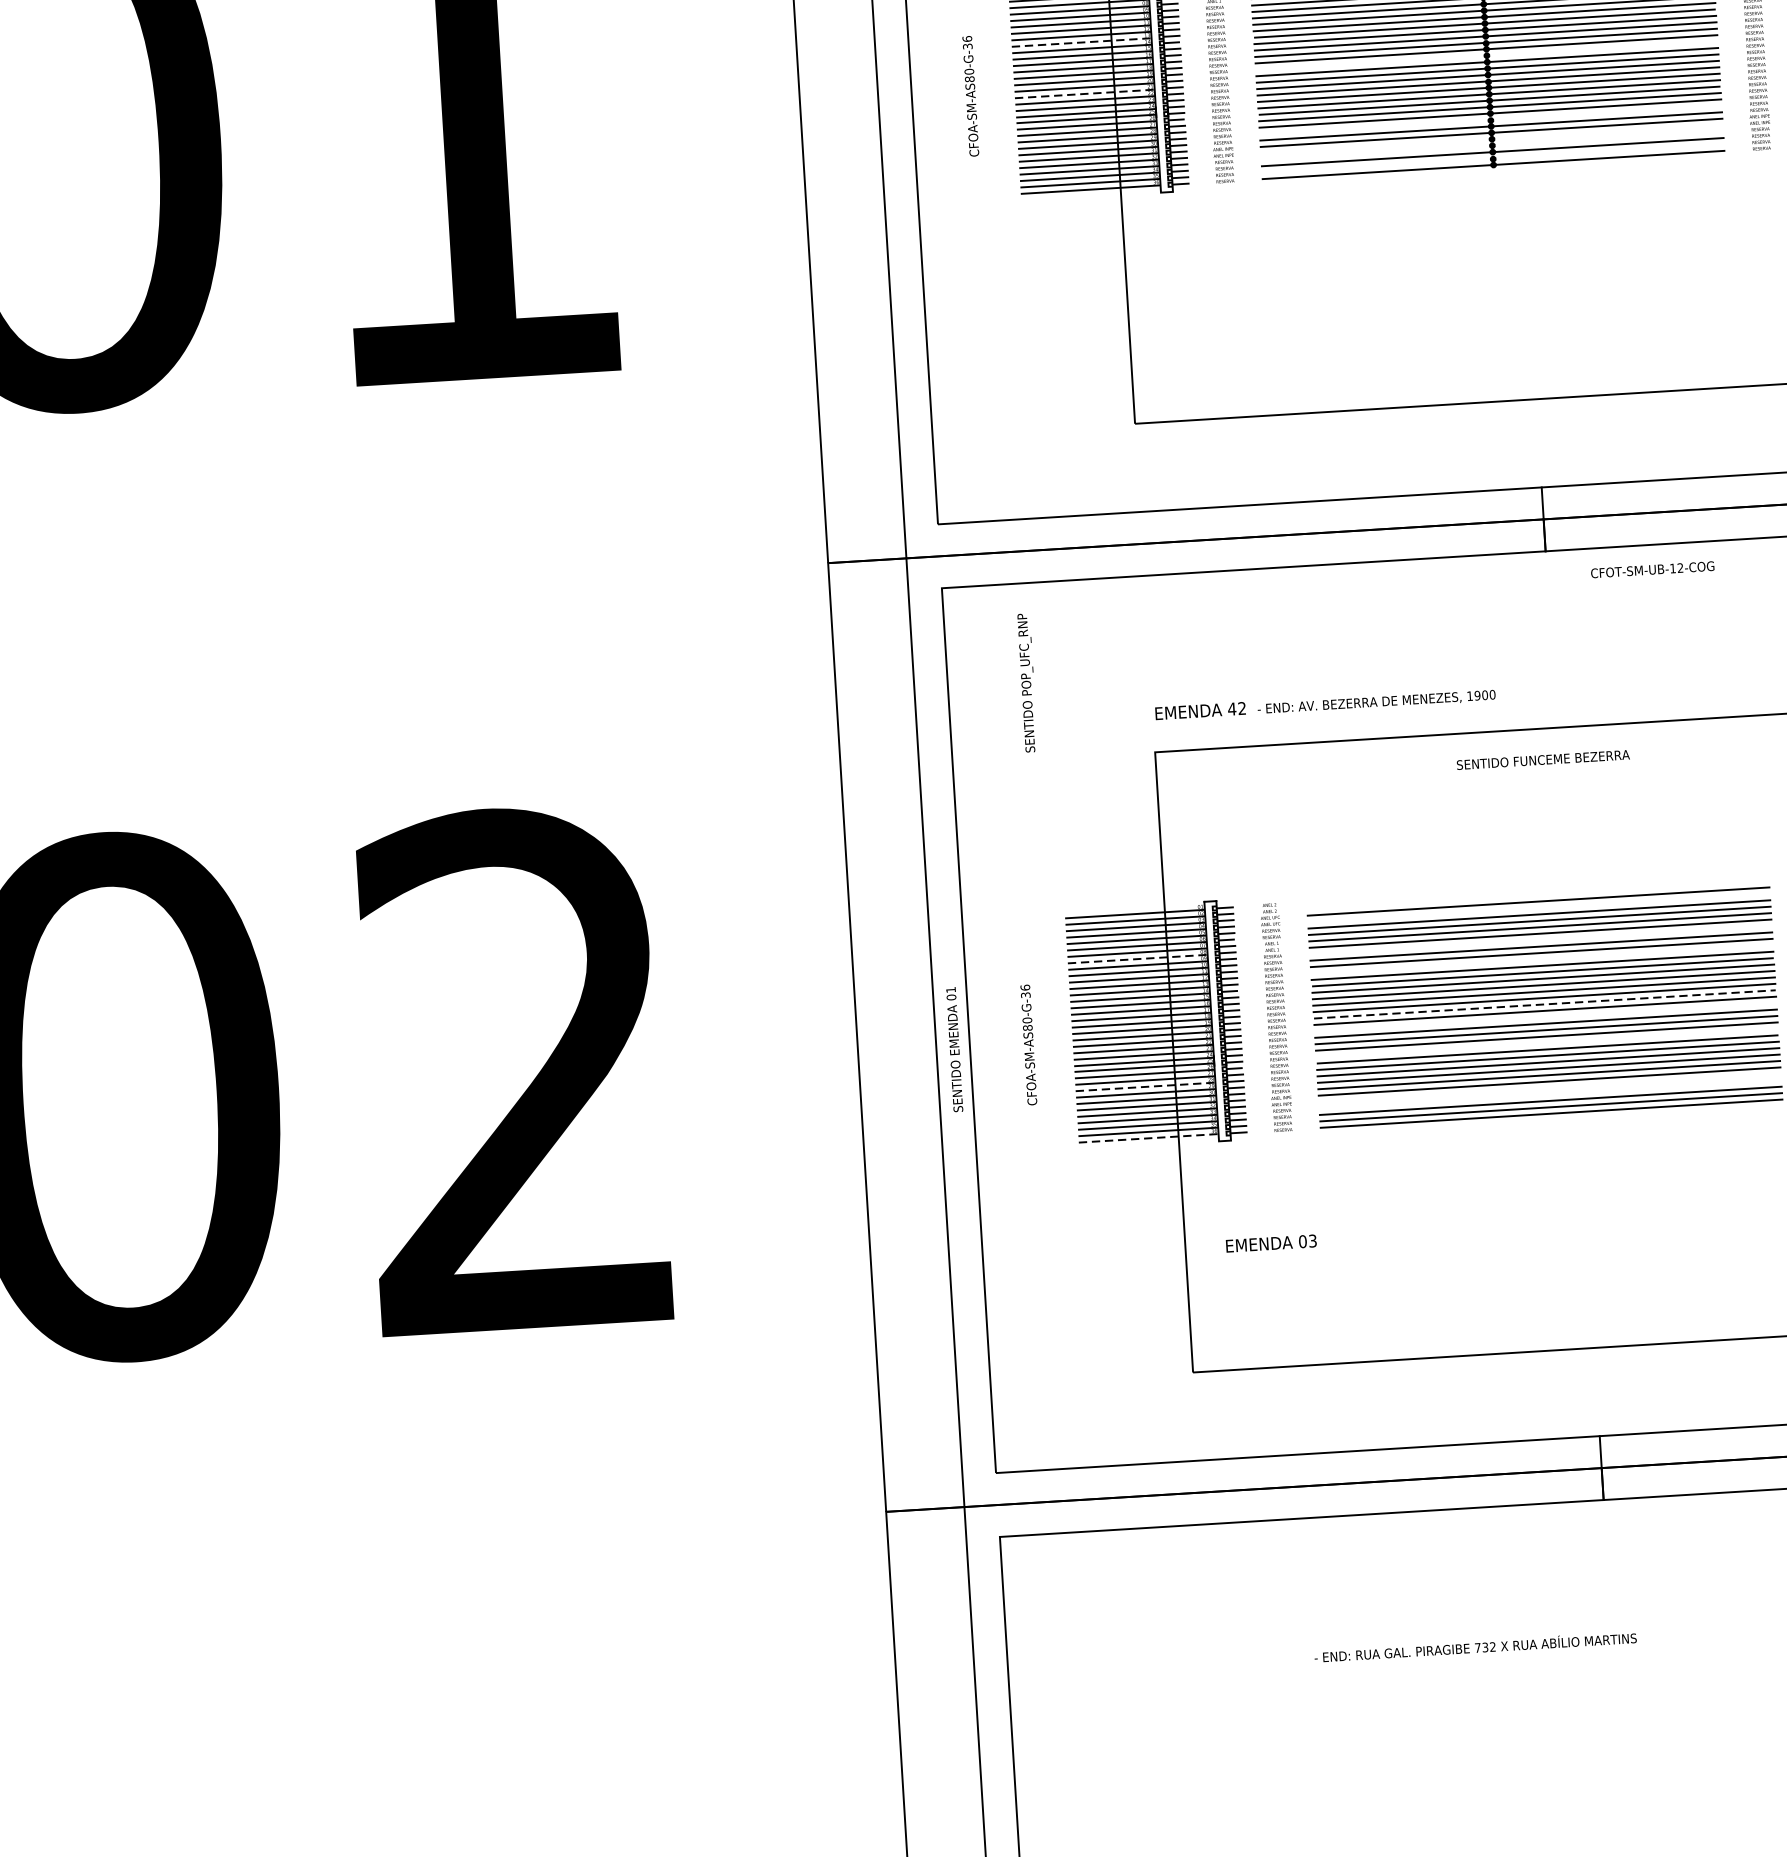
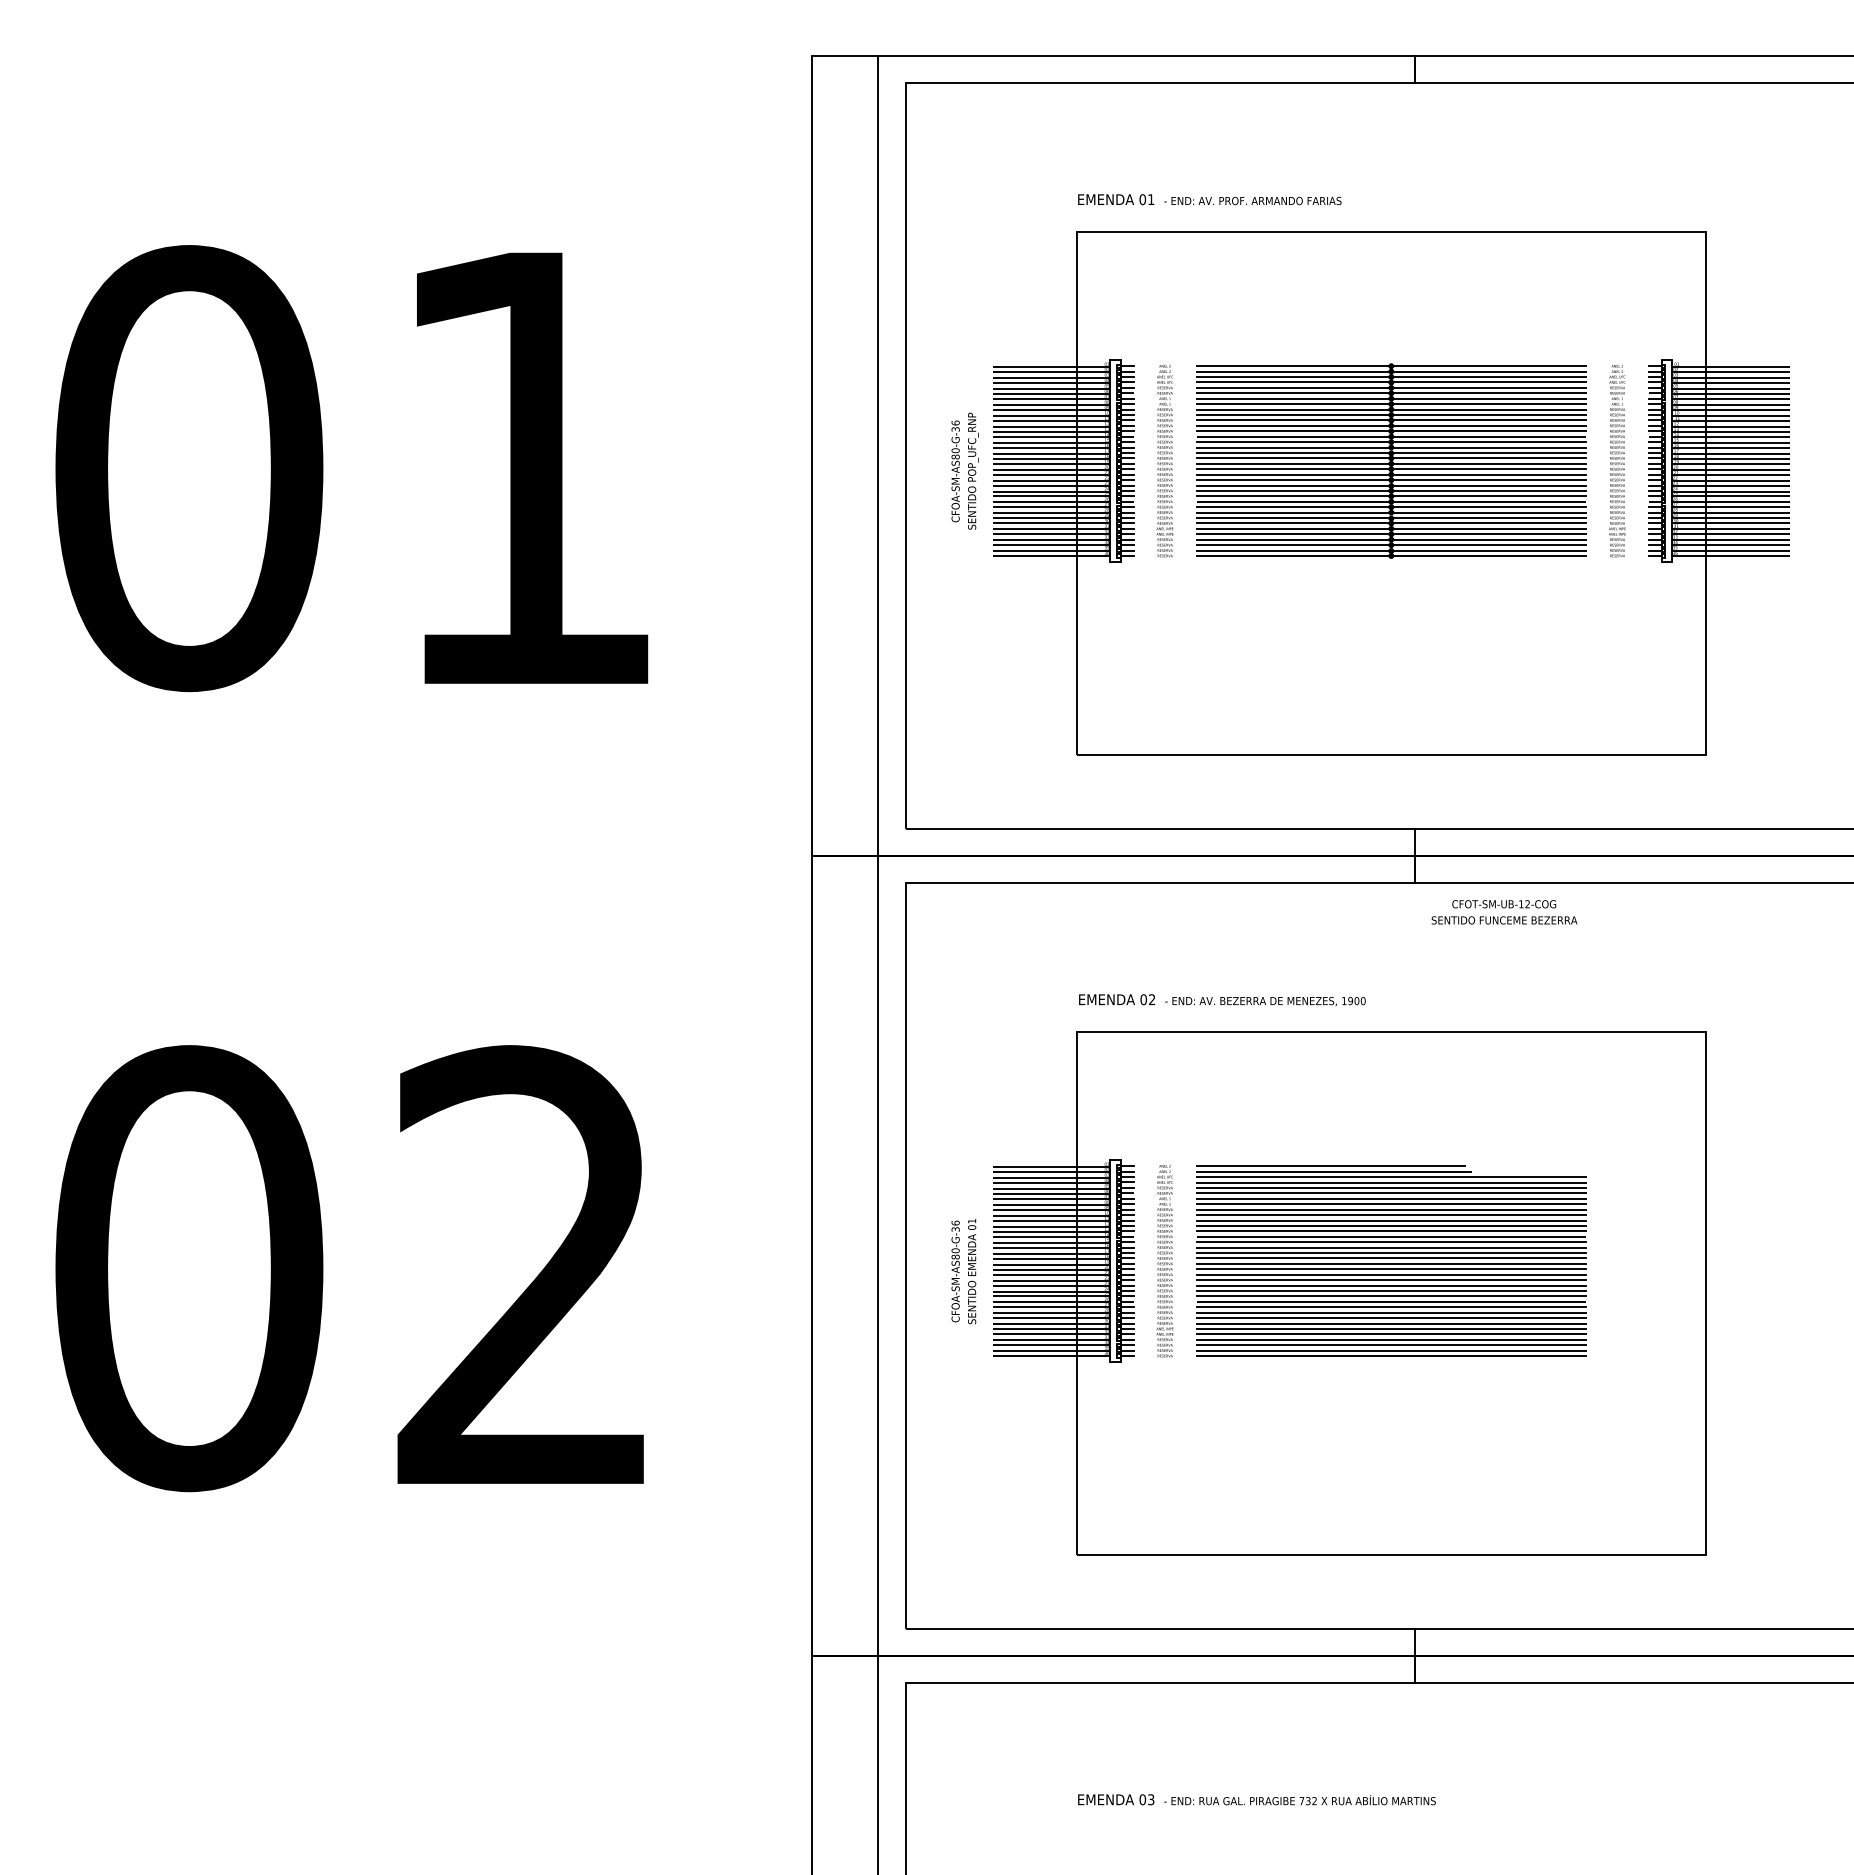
line: (1081, 42) -> (1051, 431), dashed -> solid
line: (1485, 55) -> (1390, 463), added
line: (1084, 94) -> (1051, 475), dashed -> solid
line: (1489, 120) -> (1390, 518), added
line: (1491, 139) -> (1390, 534), added
line: (1491, 145) -> (1390, 539), added
line: (1492, 158) -> (1390, 550), added
text: (1027, 682) -> (973, 470), moved
text: (1231, 708) -> (1143, 999), 42 -> 02
text: (1543, 760) -> (1504, 920), moved
line: (1465, 893) -> (1330, 1166), added
line: (1469, 899) -> (1333, 1171), added
line: (1538, 907) -> (1390, 1182), added
line: (1540, 939) -> (1390, 1209), added
line: (1137, 958) -> (1051, 1204), dashed -> solid
line: (1541, 958) -> (1390, 1225), added
line: (1545, 1003) -> (1391, 1263), dashed -> solid
line: (1544, 1017) -> (1390, 1274), added
line: (1546, 1043) -> (1390, 1296), added
text: (955, 1049) -> (972, 1271), moved
line: (1145, 1086) -> (1051, 1312), dashed -> solid
line: (1549, 1088) -> (1390, 1334), added
line: (1549, 1094) -> (1390, 1339), added
line: (1148, 1138) -> (1051, 1356), dashed -> solid
text: (1271, 1243) -> (1116, 1799), moved

